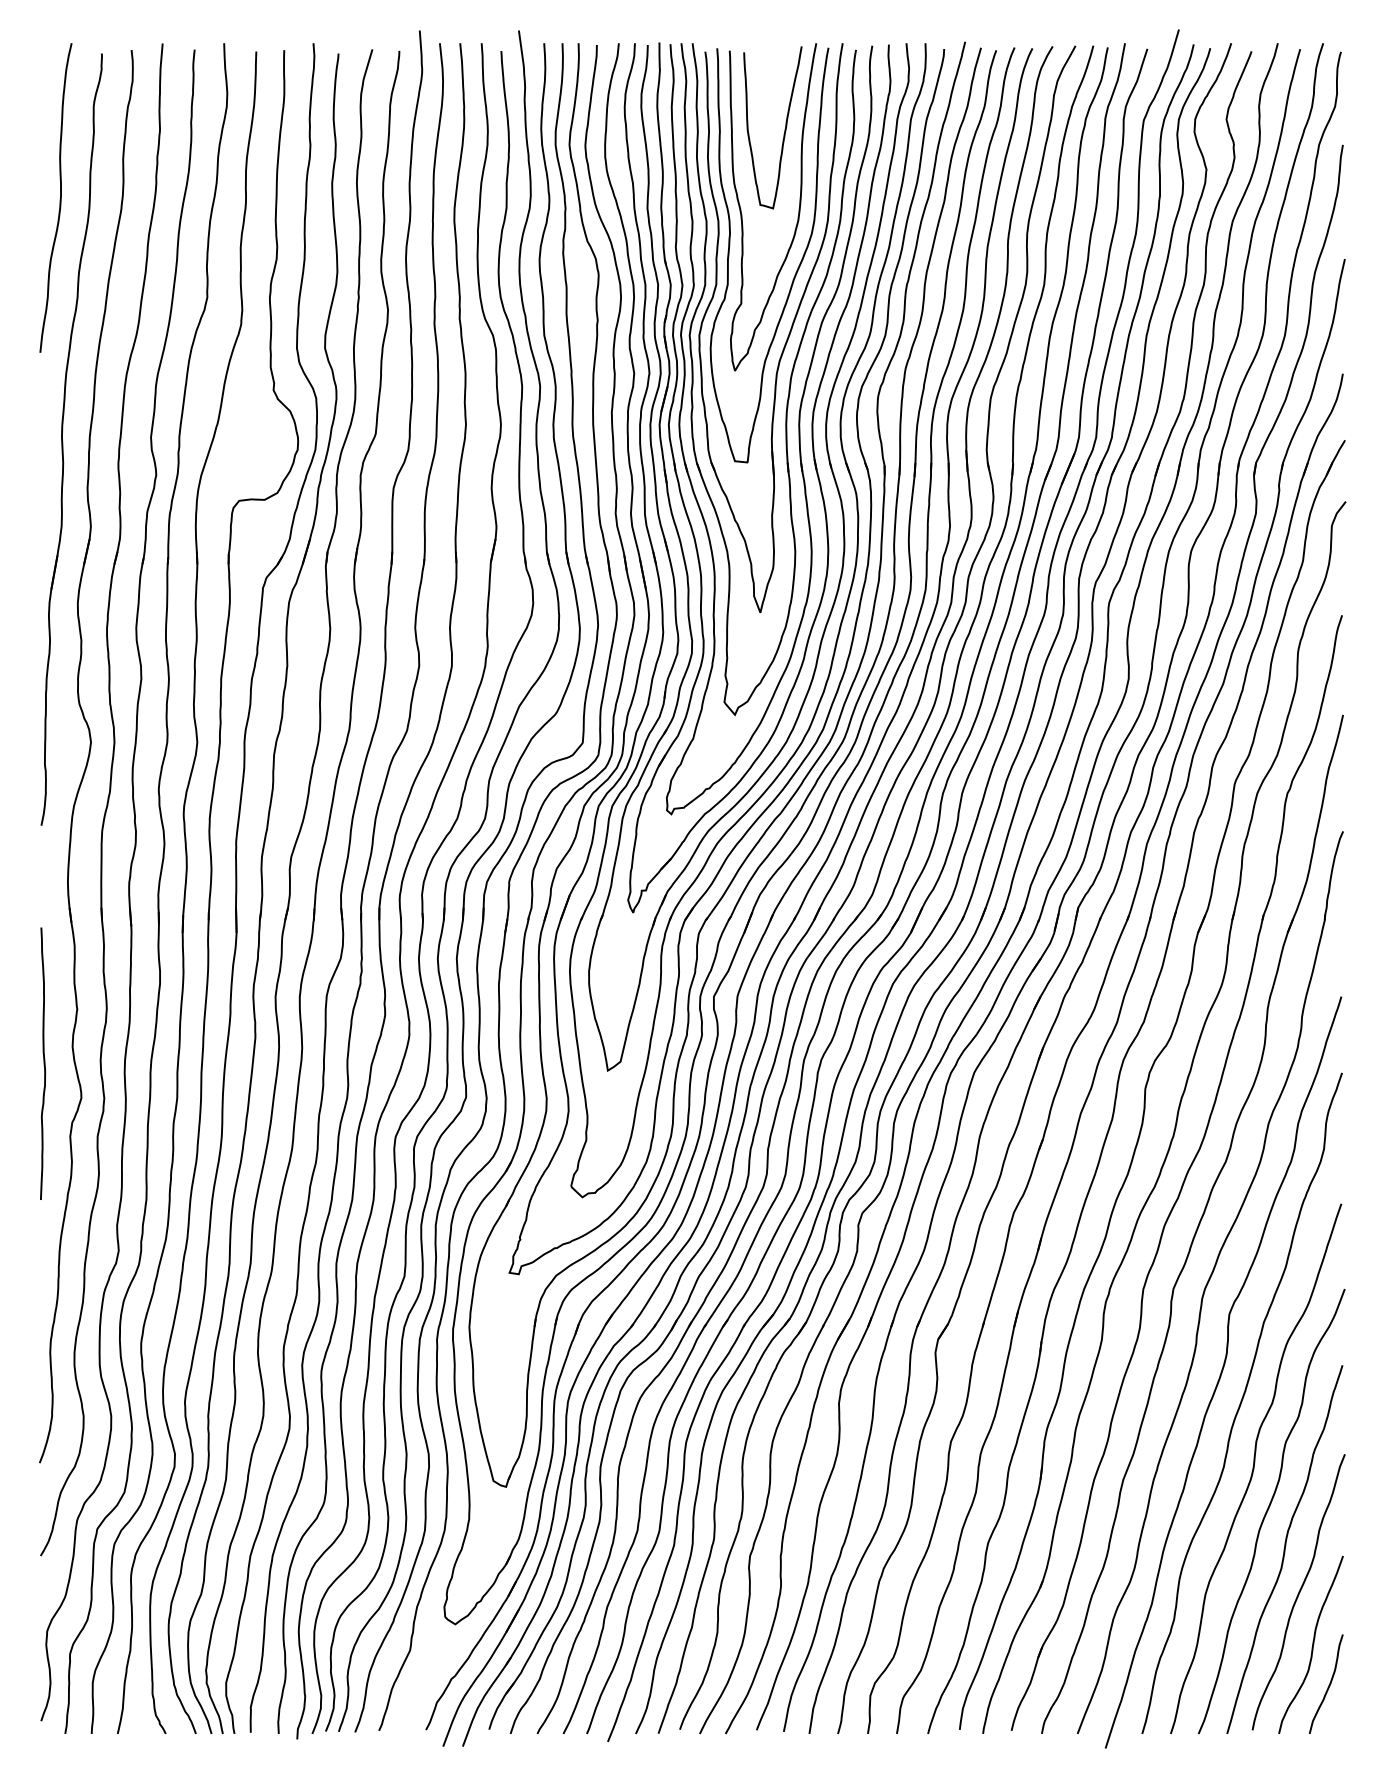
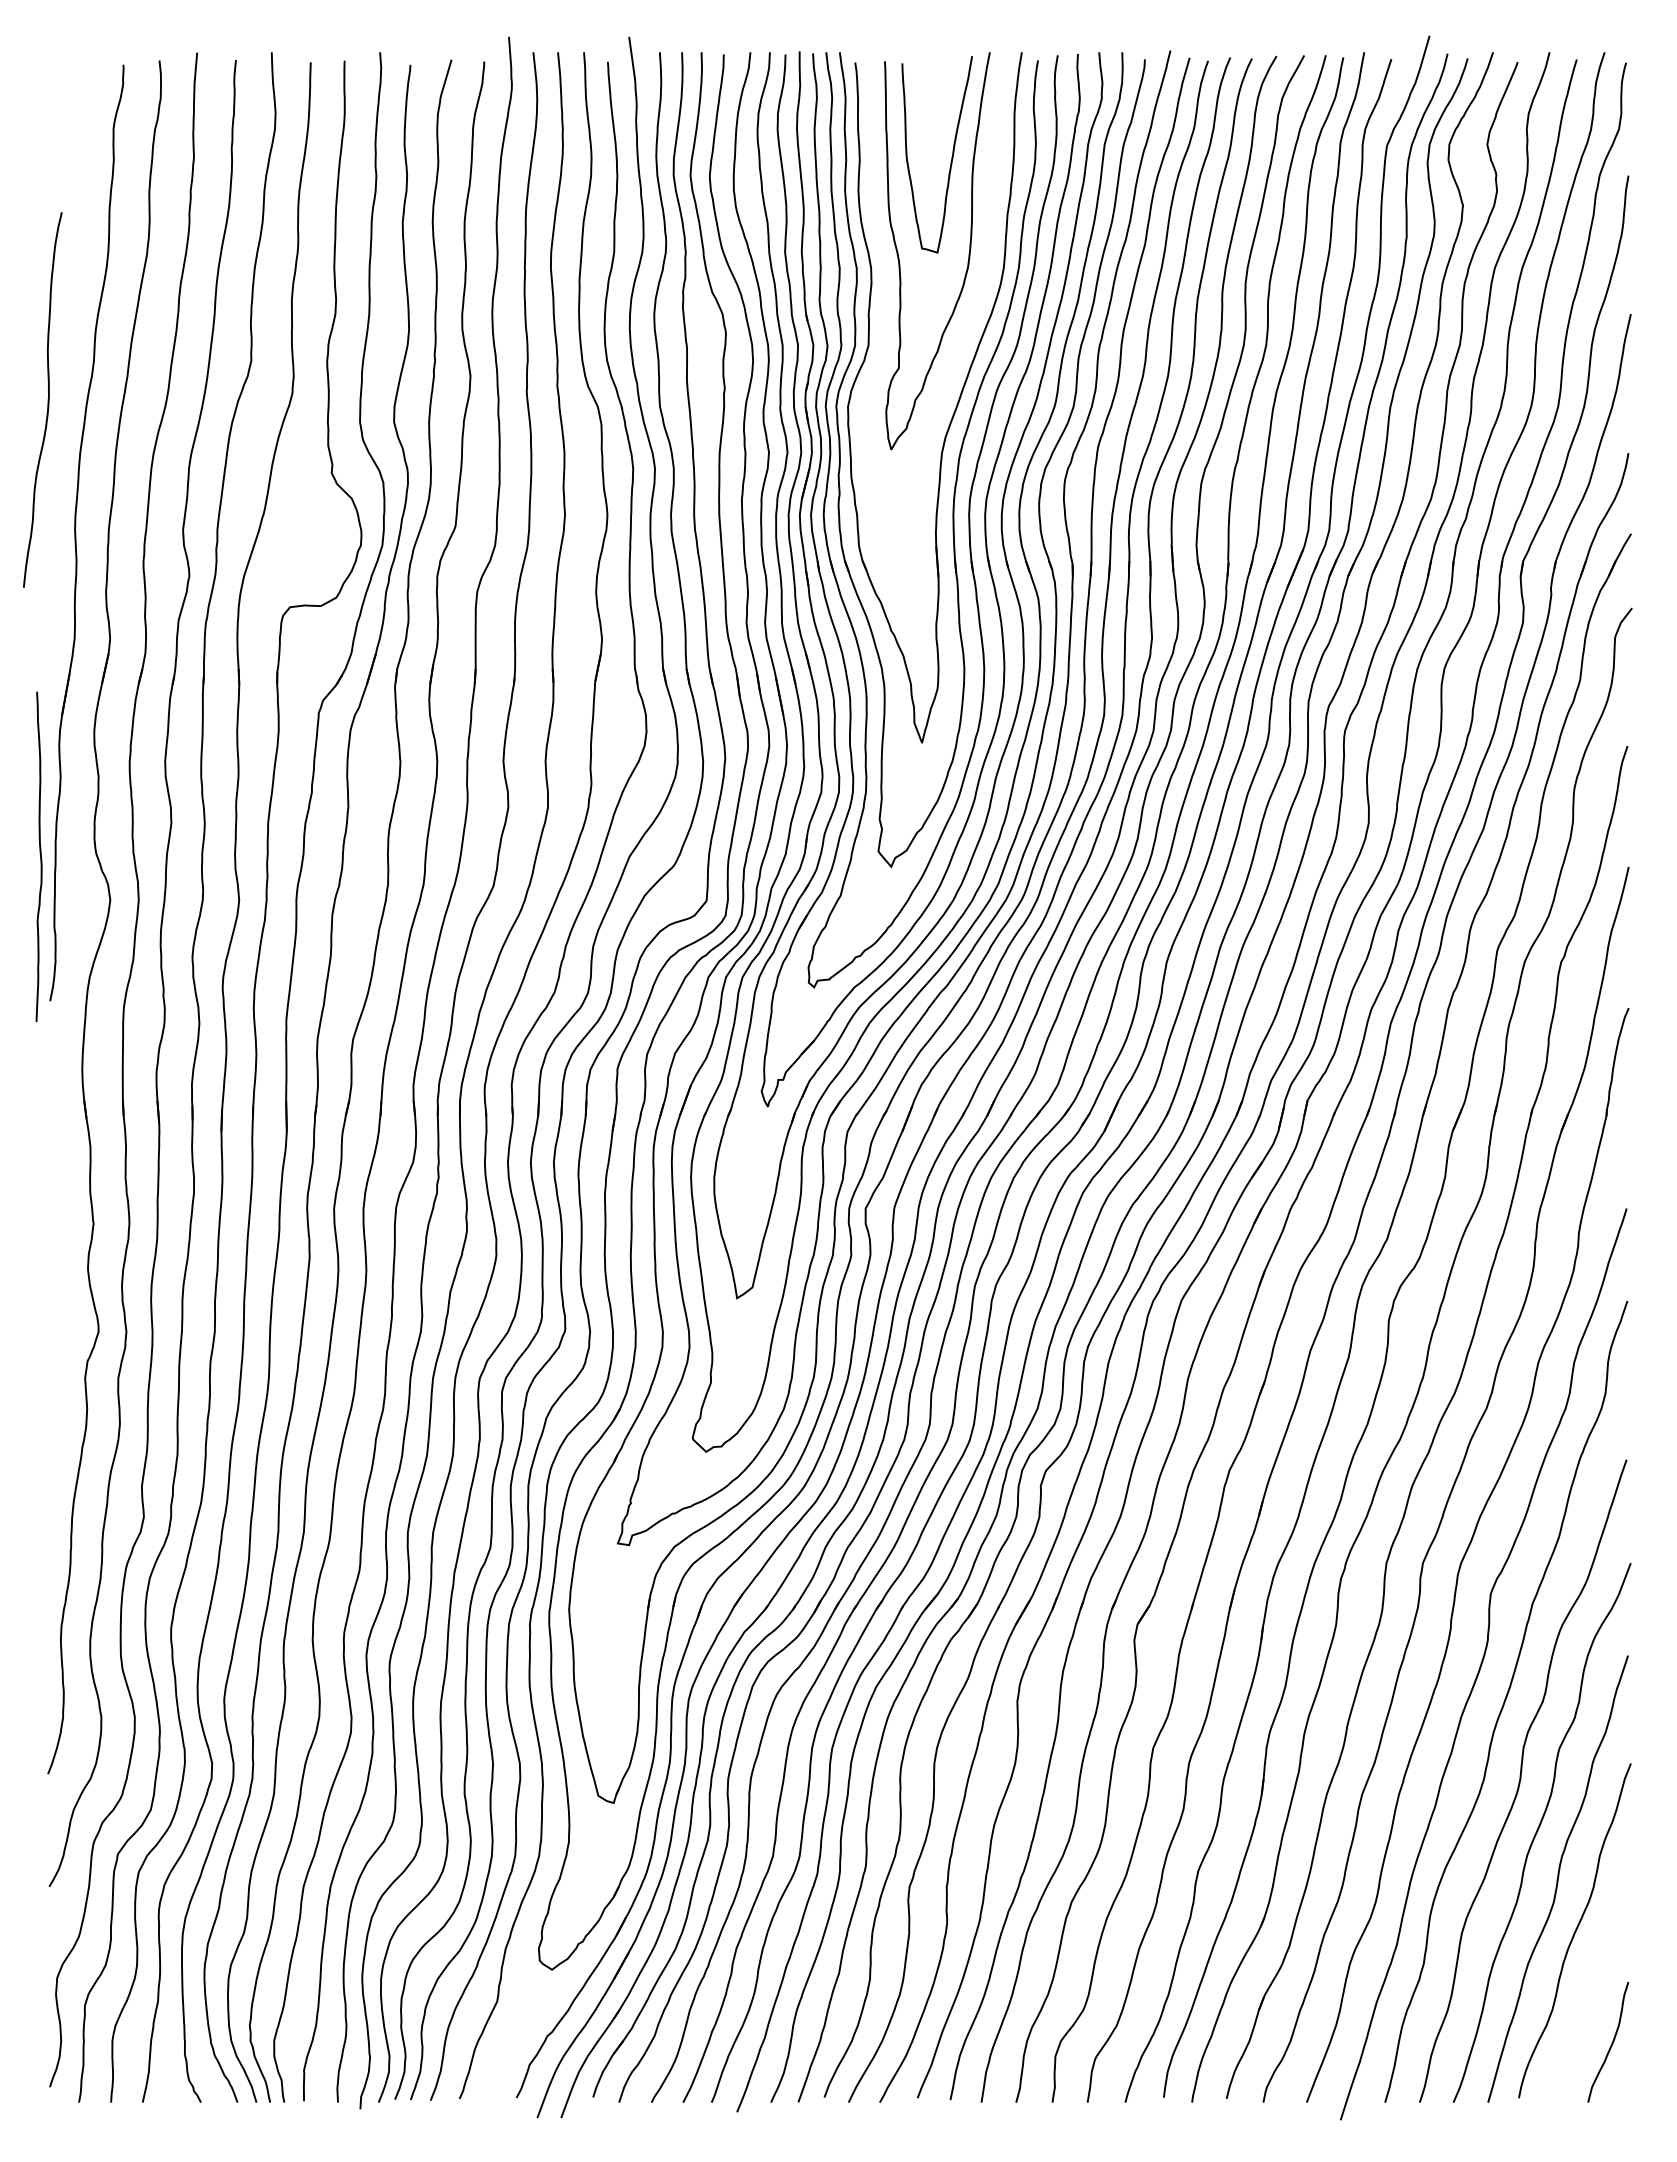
curve: (59, 197) -> (47, 399), moved
curve: (797, 269) -> (966, 326), removed
curve: (44, 1063) -> (40, 856), moved
curve: (1312, 1644) -> (1591, 1994), removed

